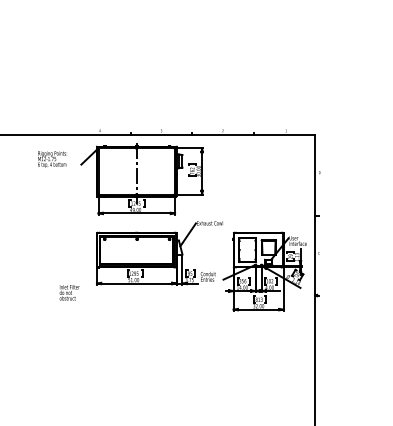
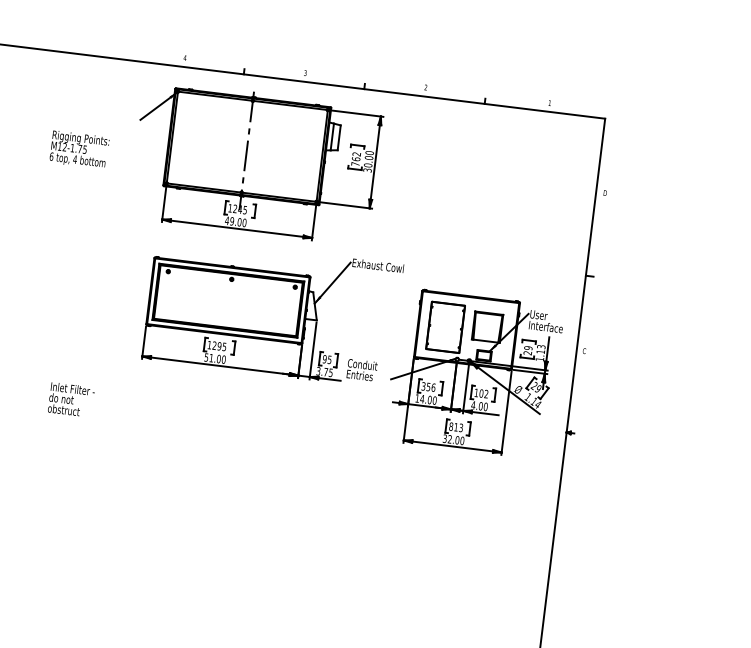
text: (52, 159) -> (79, 149), moved
text: (69, 292) -> (68, 399), moved

